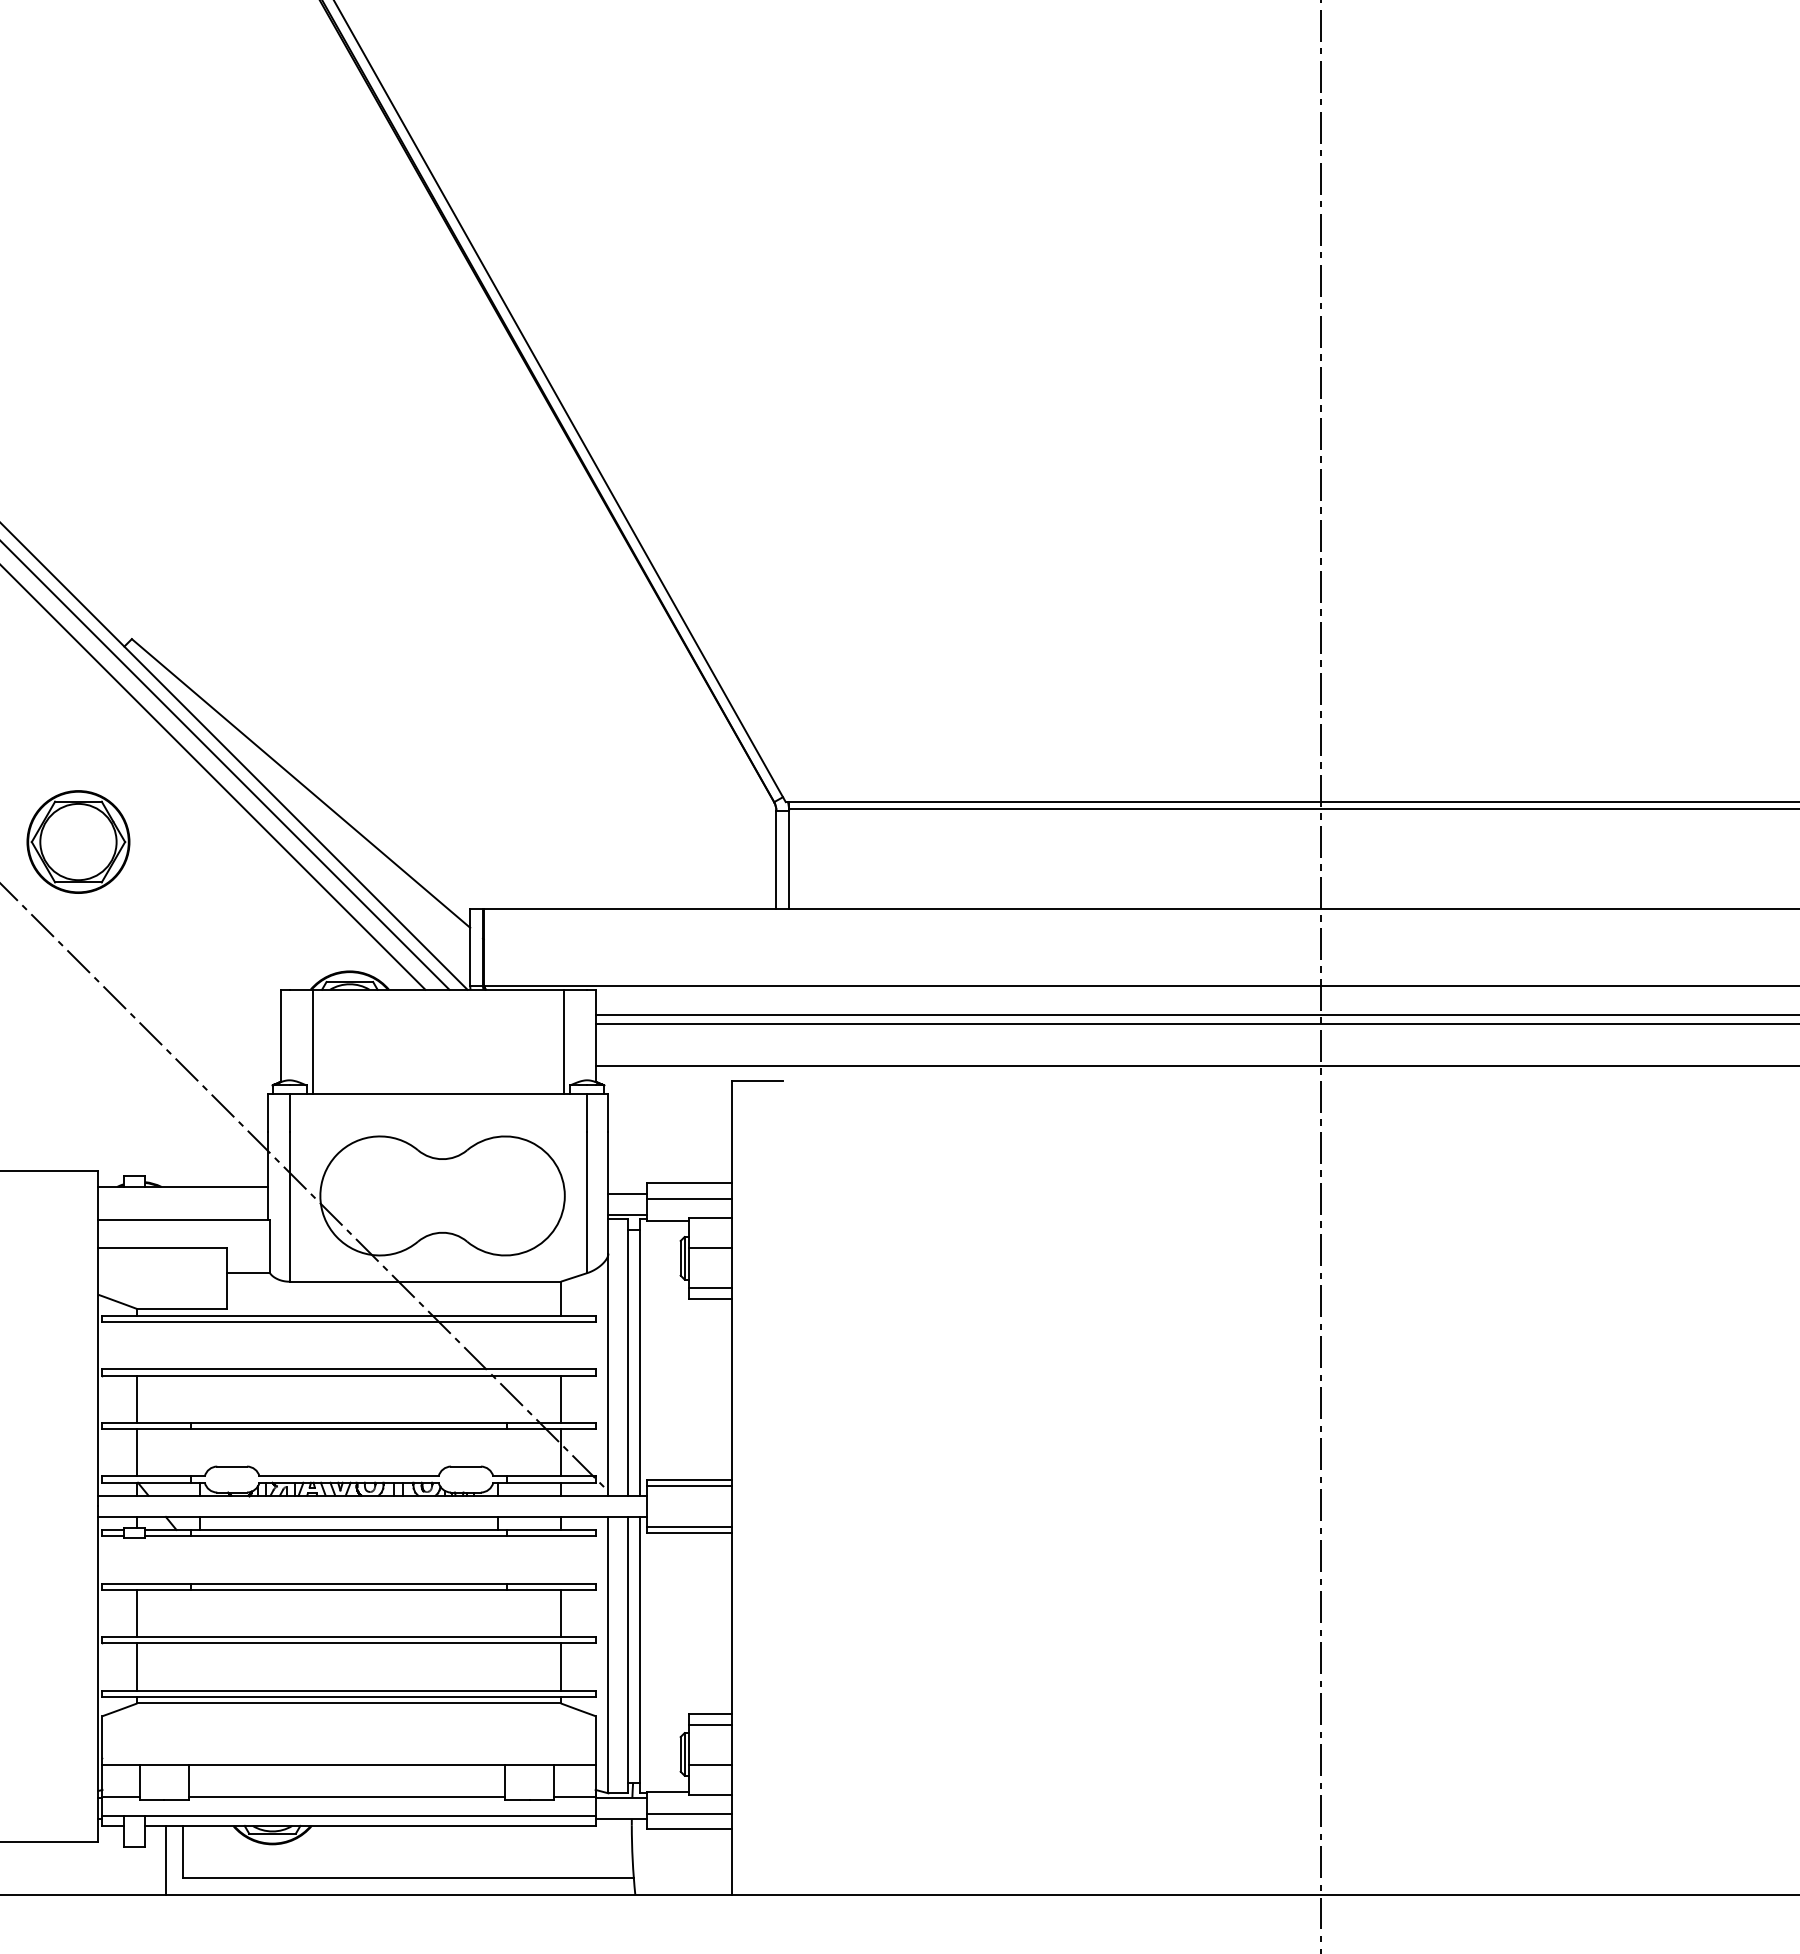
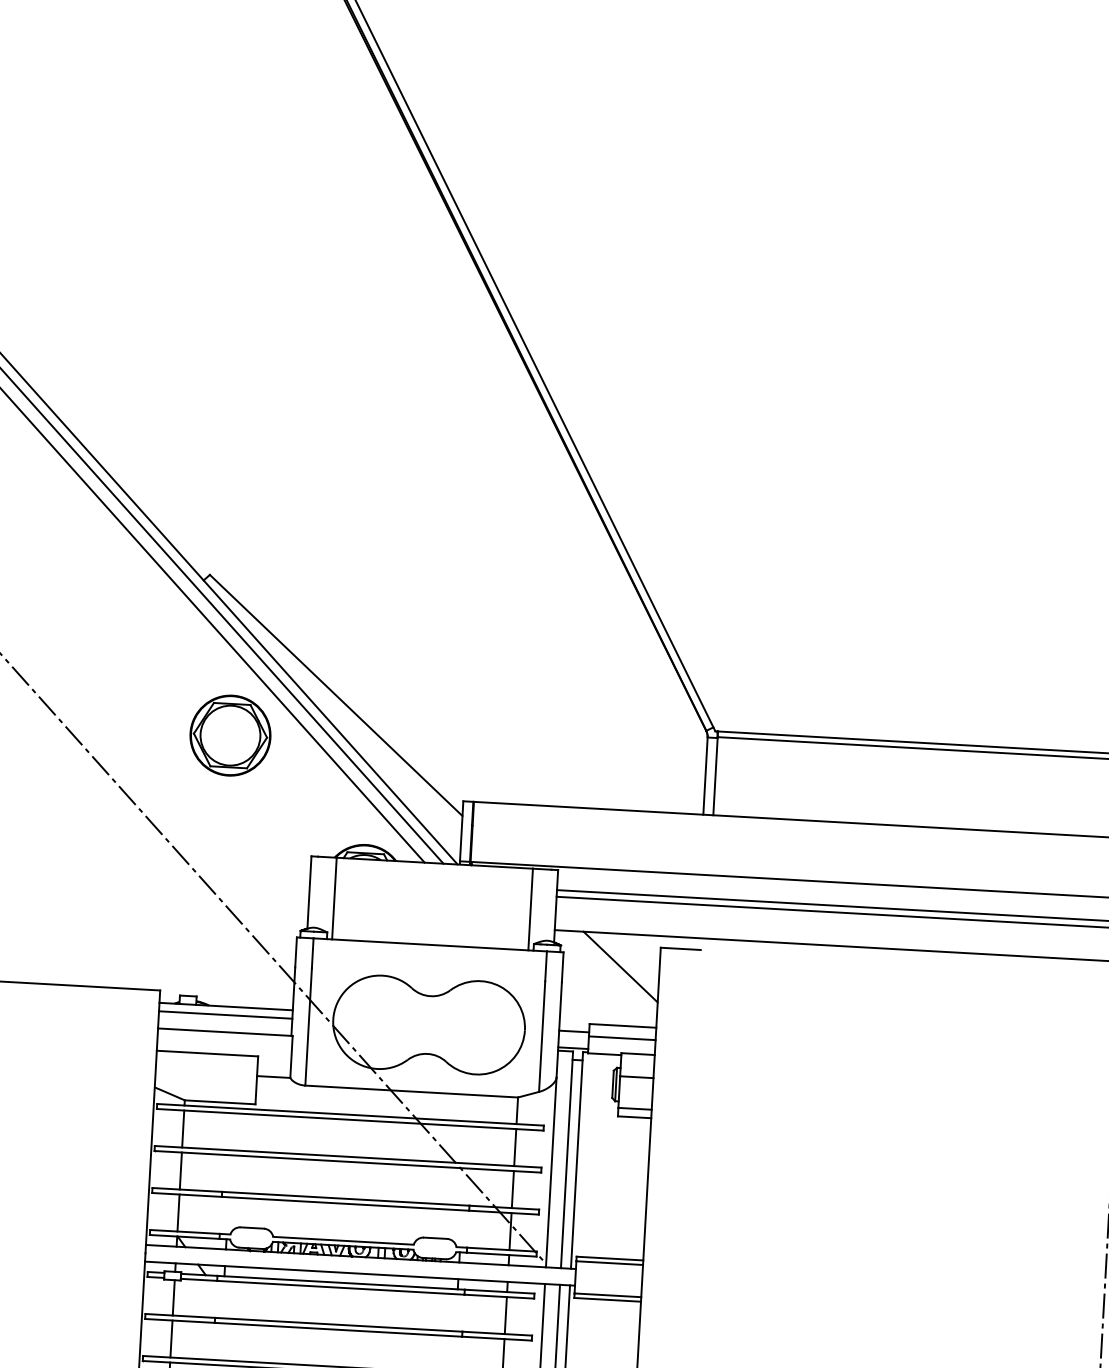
part: (78, 841) -> (230, 735), moved
line: (681, 1108) -> (620, 966), added
line: (183, 1197) -> (225, 1014), added
line: (137, 1345) -> (183, 1128), added
line: (560, 1345) -> (514, 1147), added
line: (560, 1559) -> (505, 1315), added
line: (137, 1560) -> (173, 1297), added

